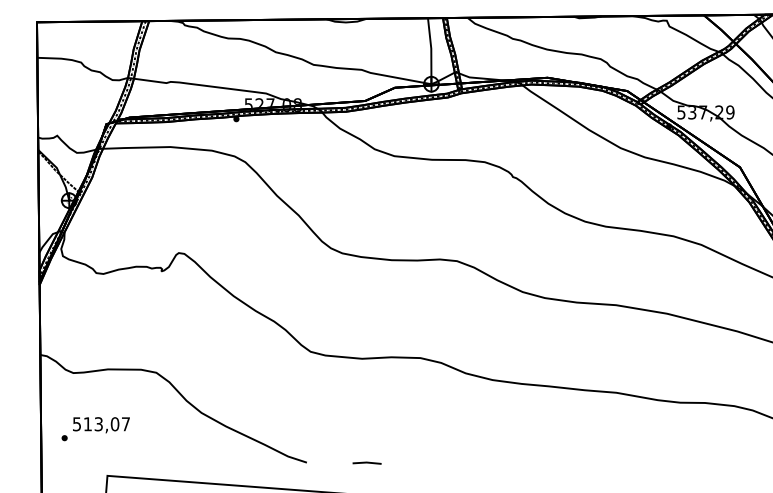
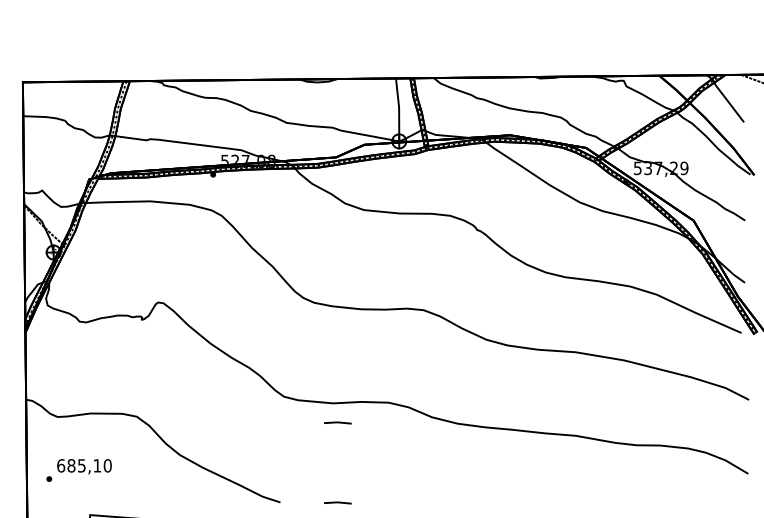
line: (366, 378) -> (337, 422), added
text: (101, 423) -> (84, 465), 513,07 -> 685,10

